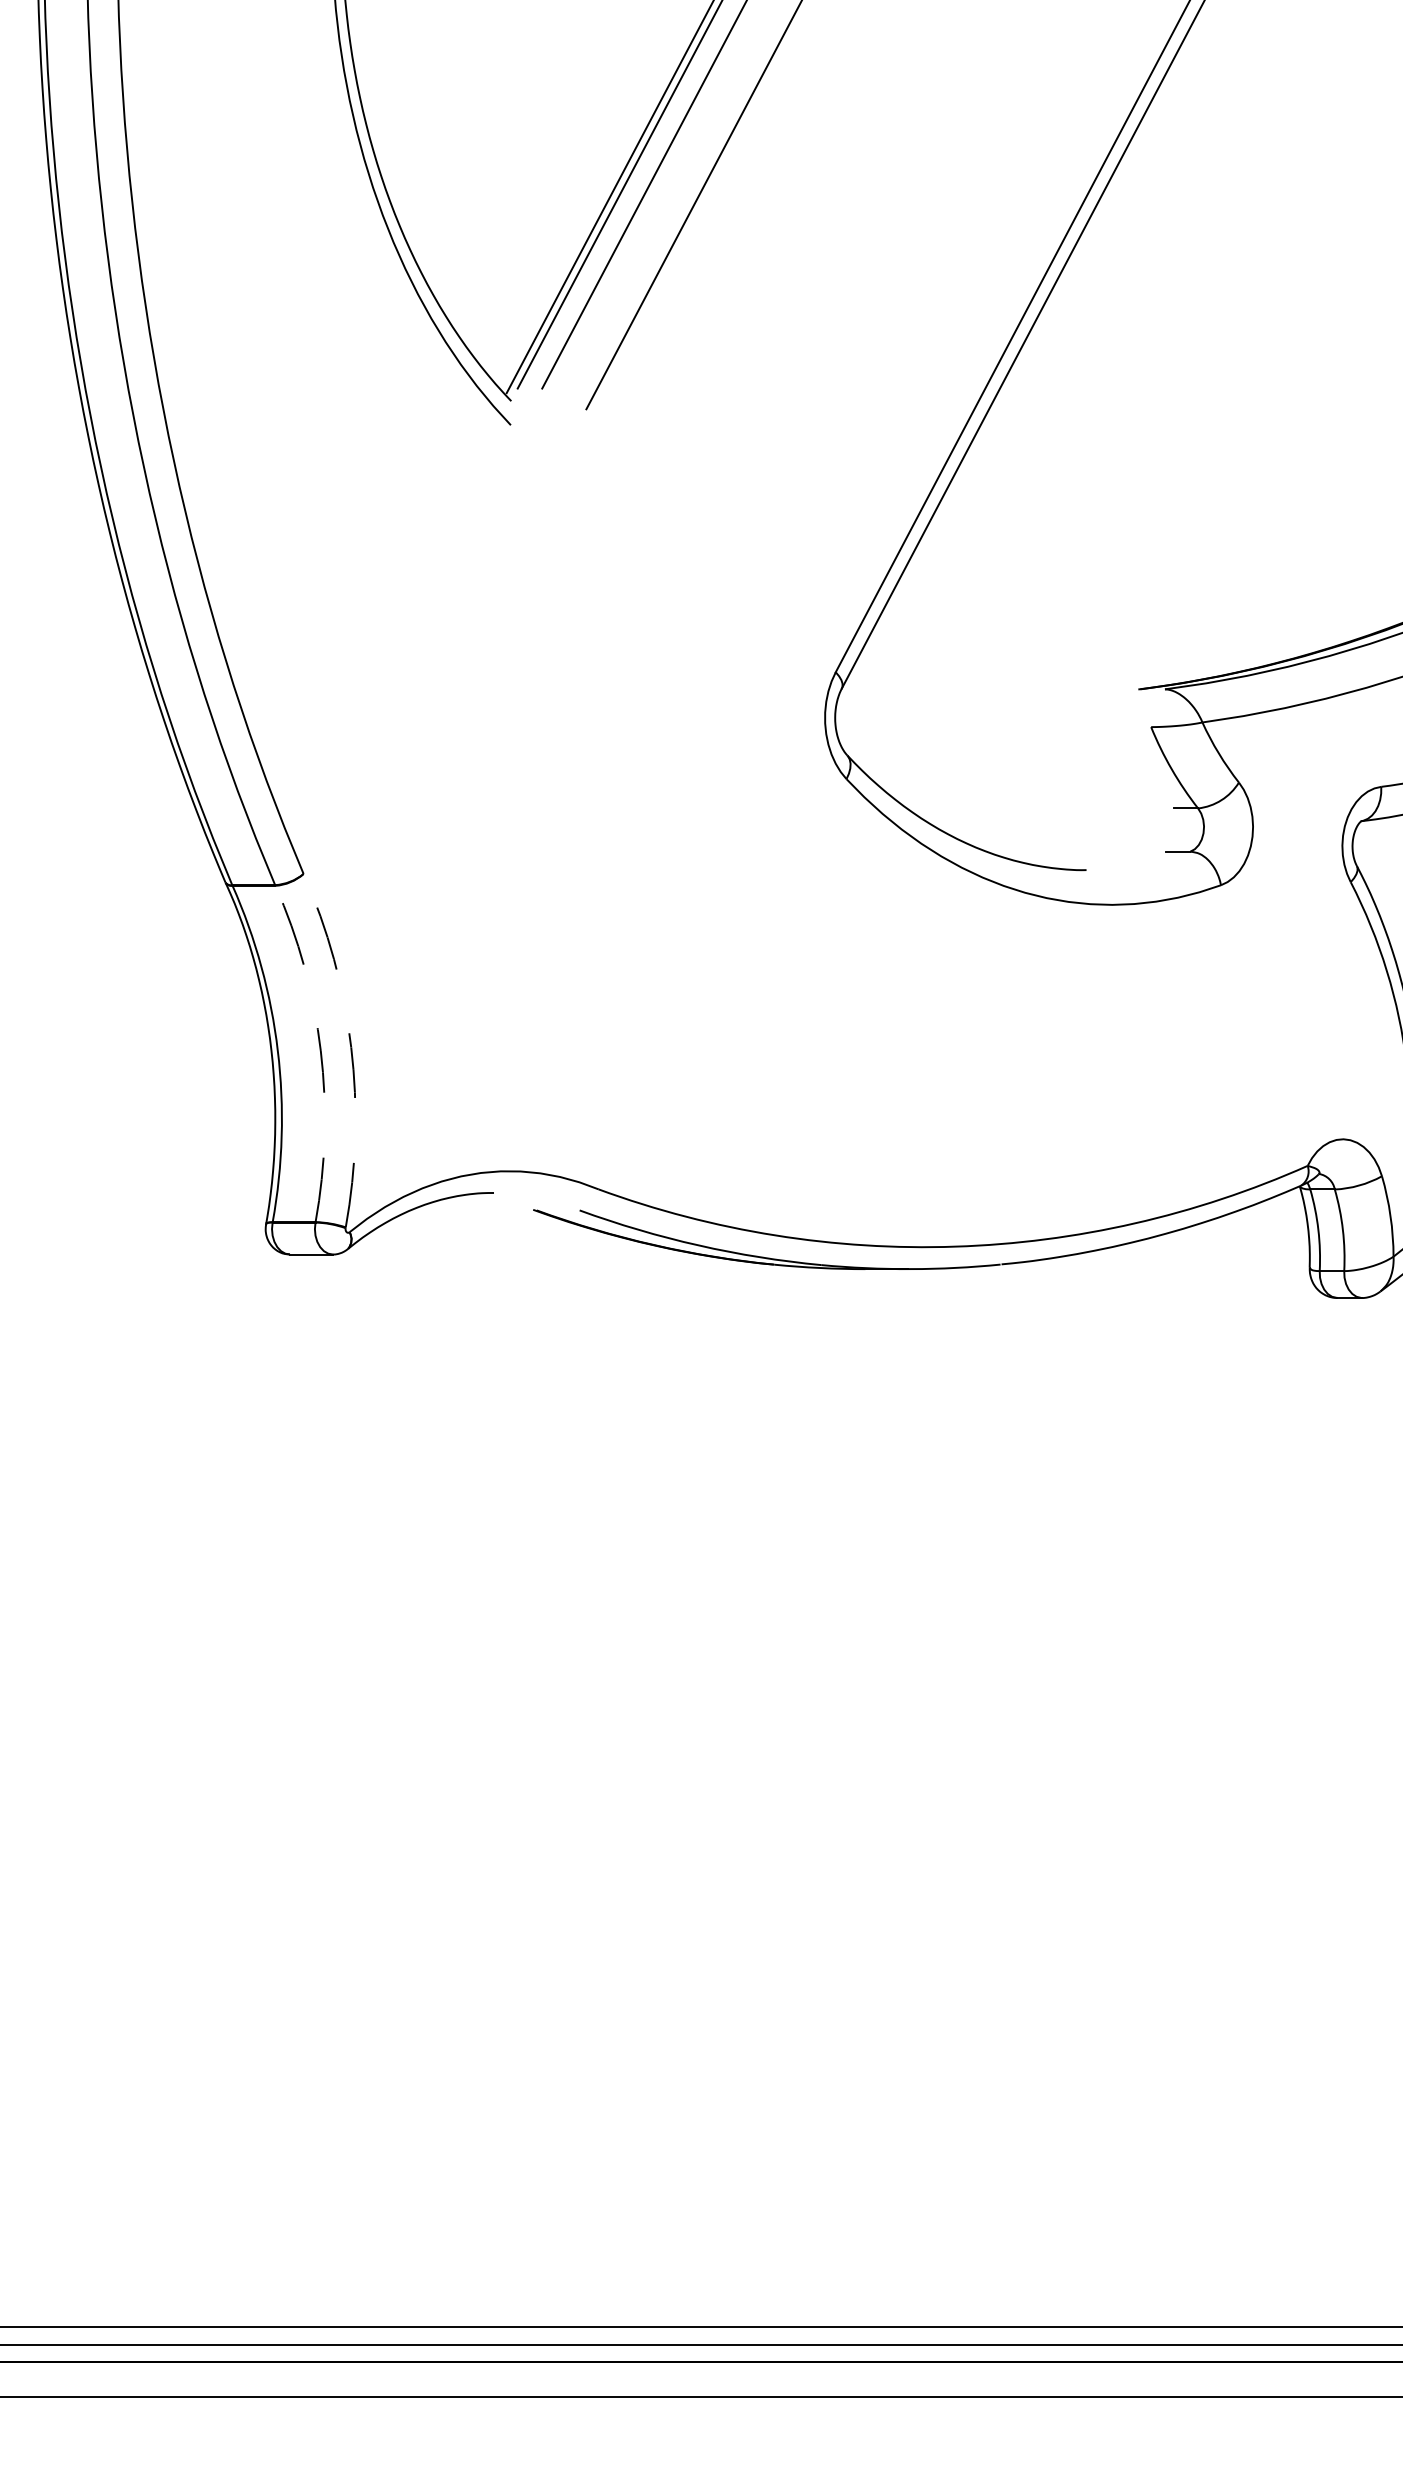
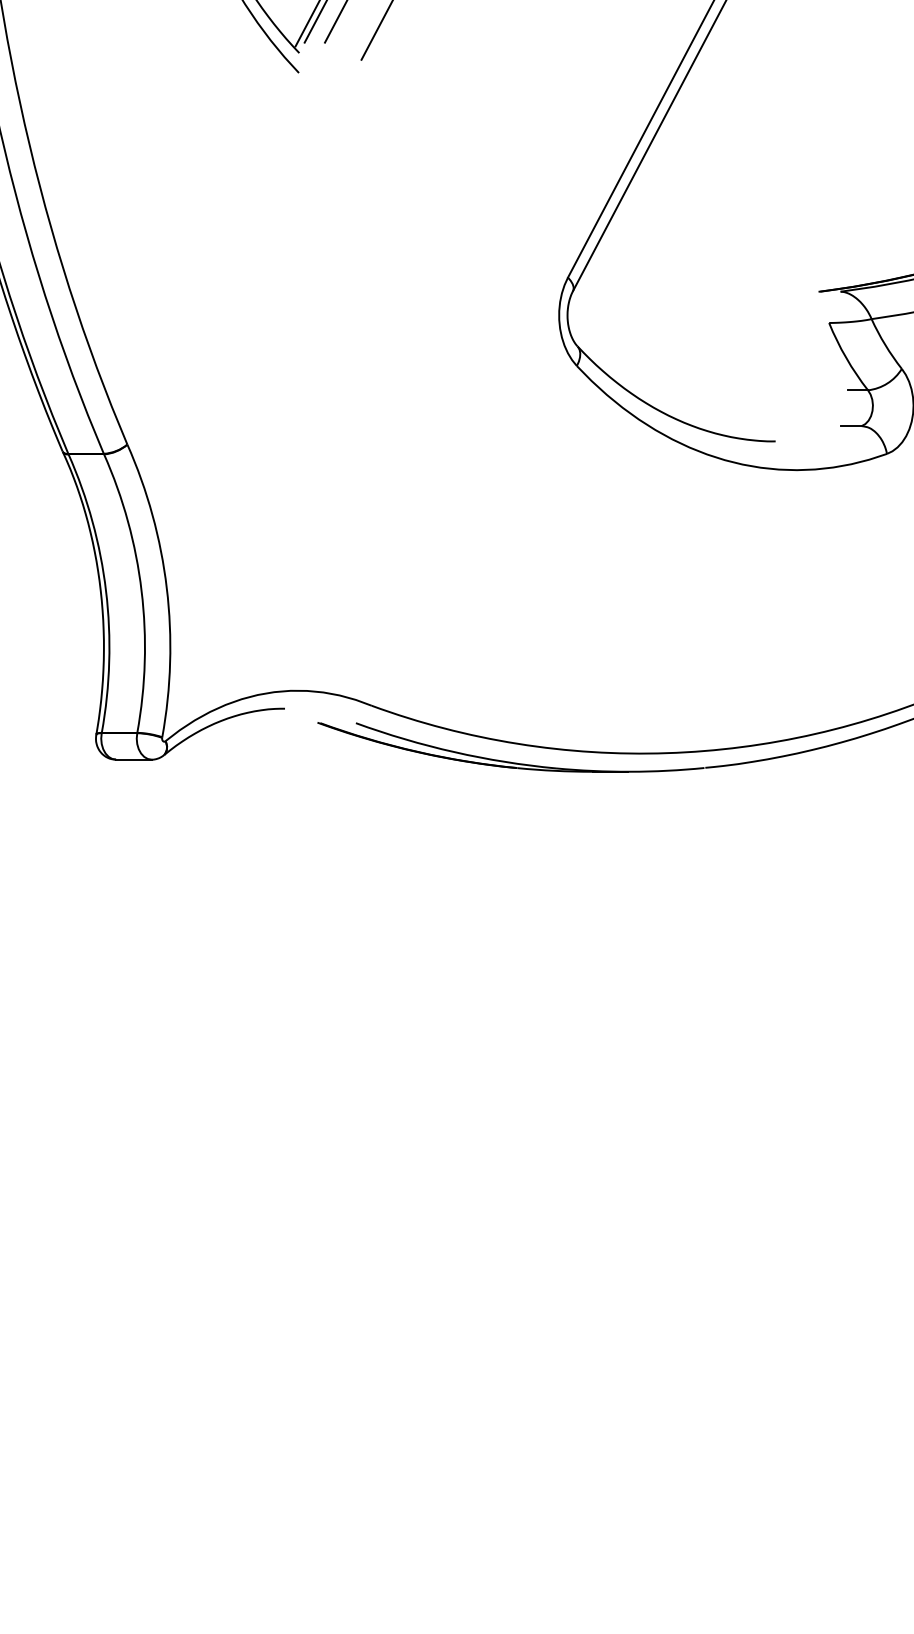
arc: (351, 1047) -> (167, 588), dashed -> solid
arc: (320, 1050) -> (141, 590), dashed -> solid

